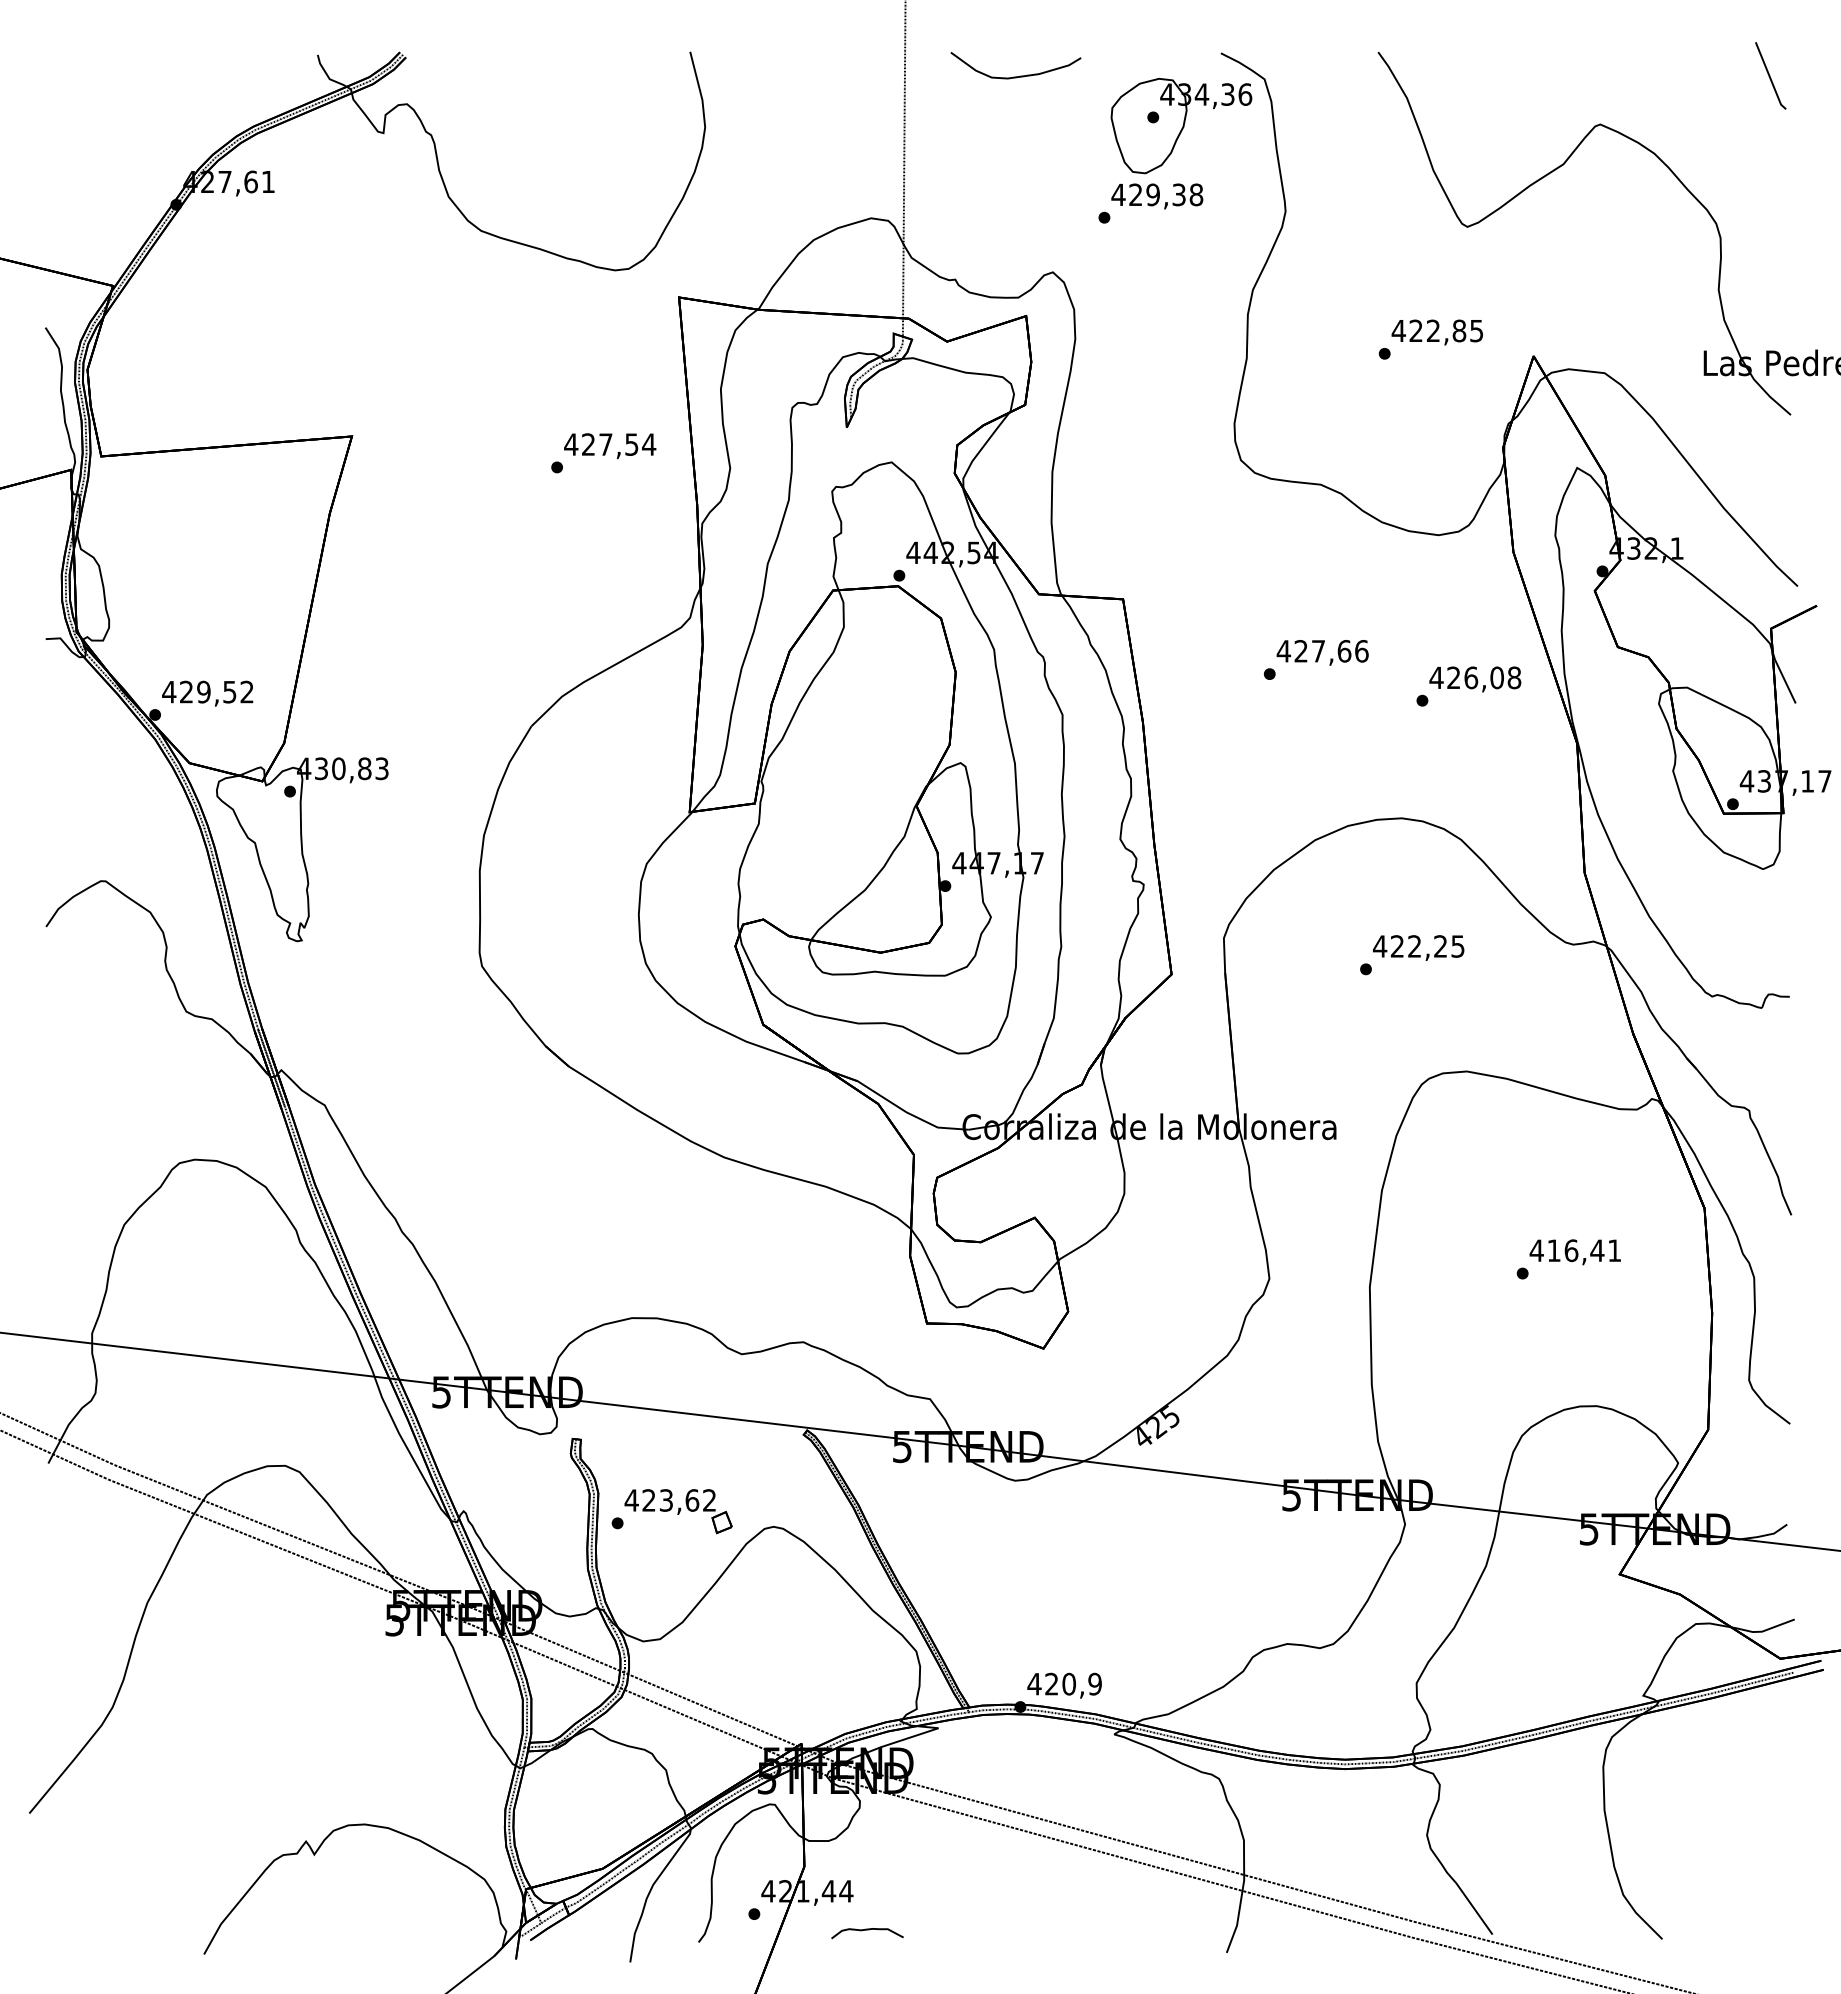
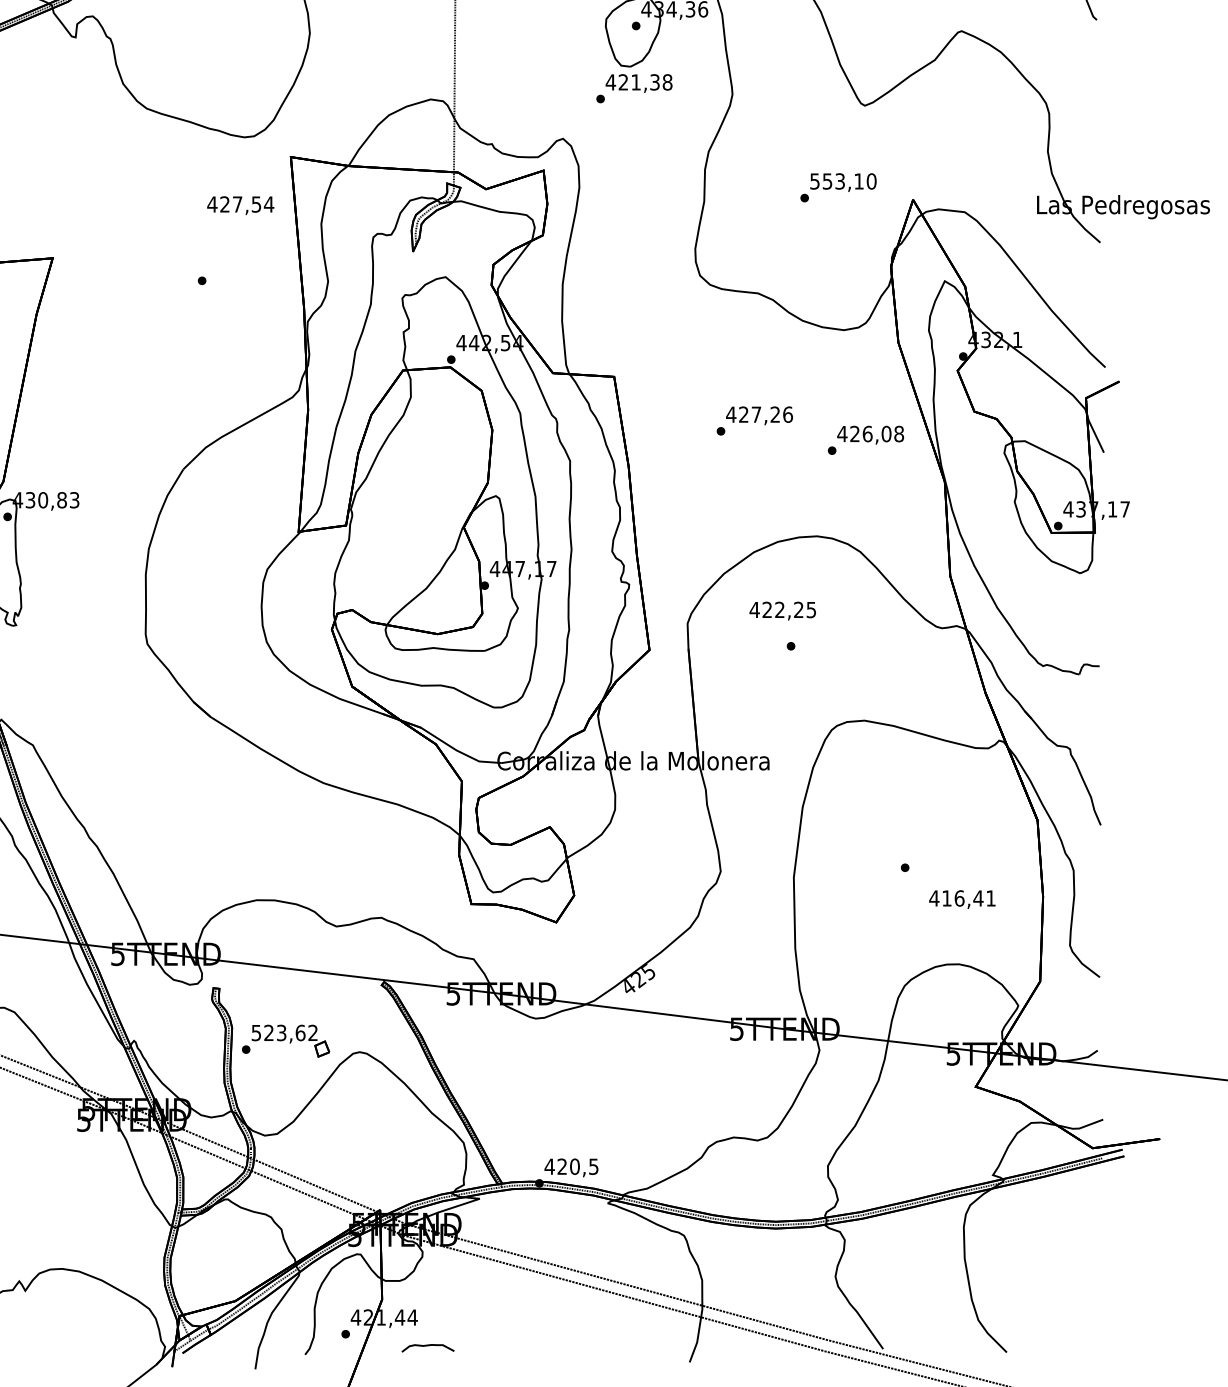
text: (1152, 194) -> (635, 82), 429,38 -> 421,38
text: (1437, 330) -> (843, 181), 422,85 -> 553,10
text: (610, 446) -> (240, 205), moved
text: (1344, 651) -> (775, 414), 427,66 -> 427,26
text: (1418, 947) -> (782, 610), moved
text: (1574, 1252) -> (961, 899), moved
text: (631, 1500) -> (256, 1033), 423,62 -> 523,62
text: (1094, 1683) -> (593, 1166), 420,9 -> 420,5

